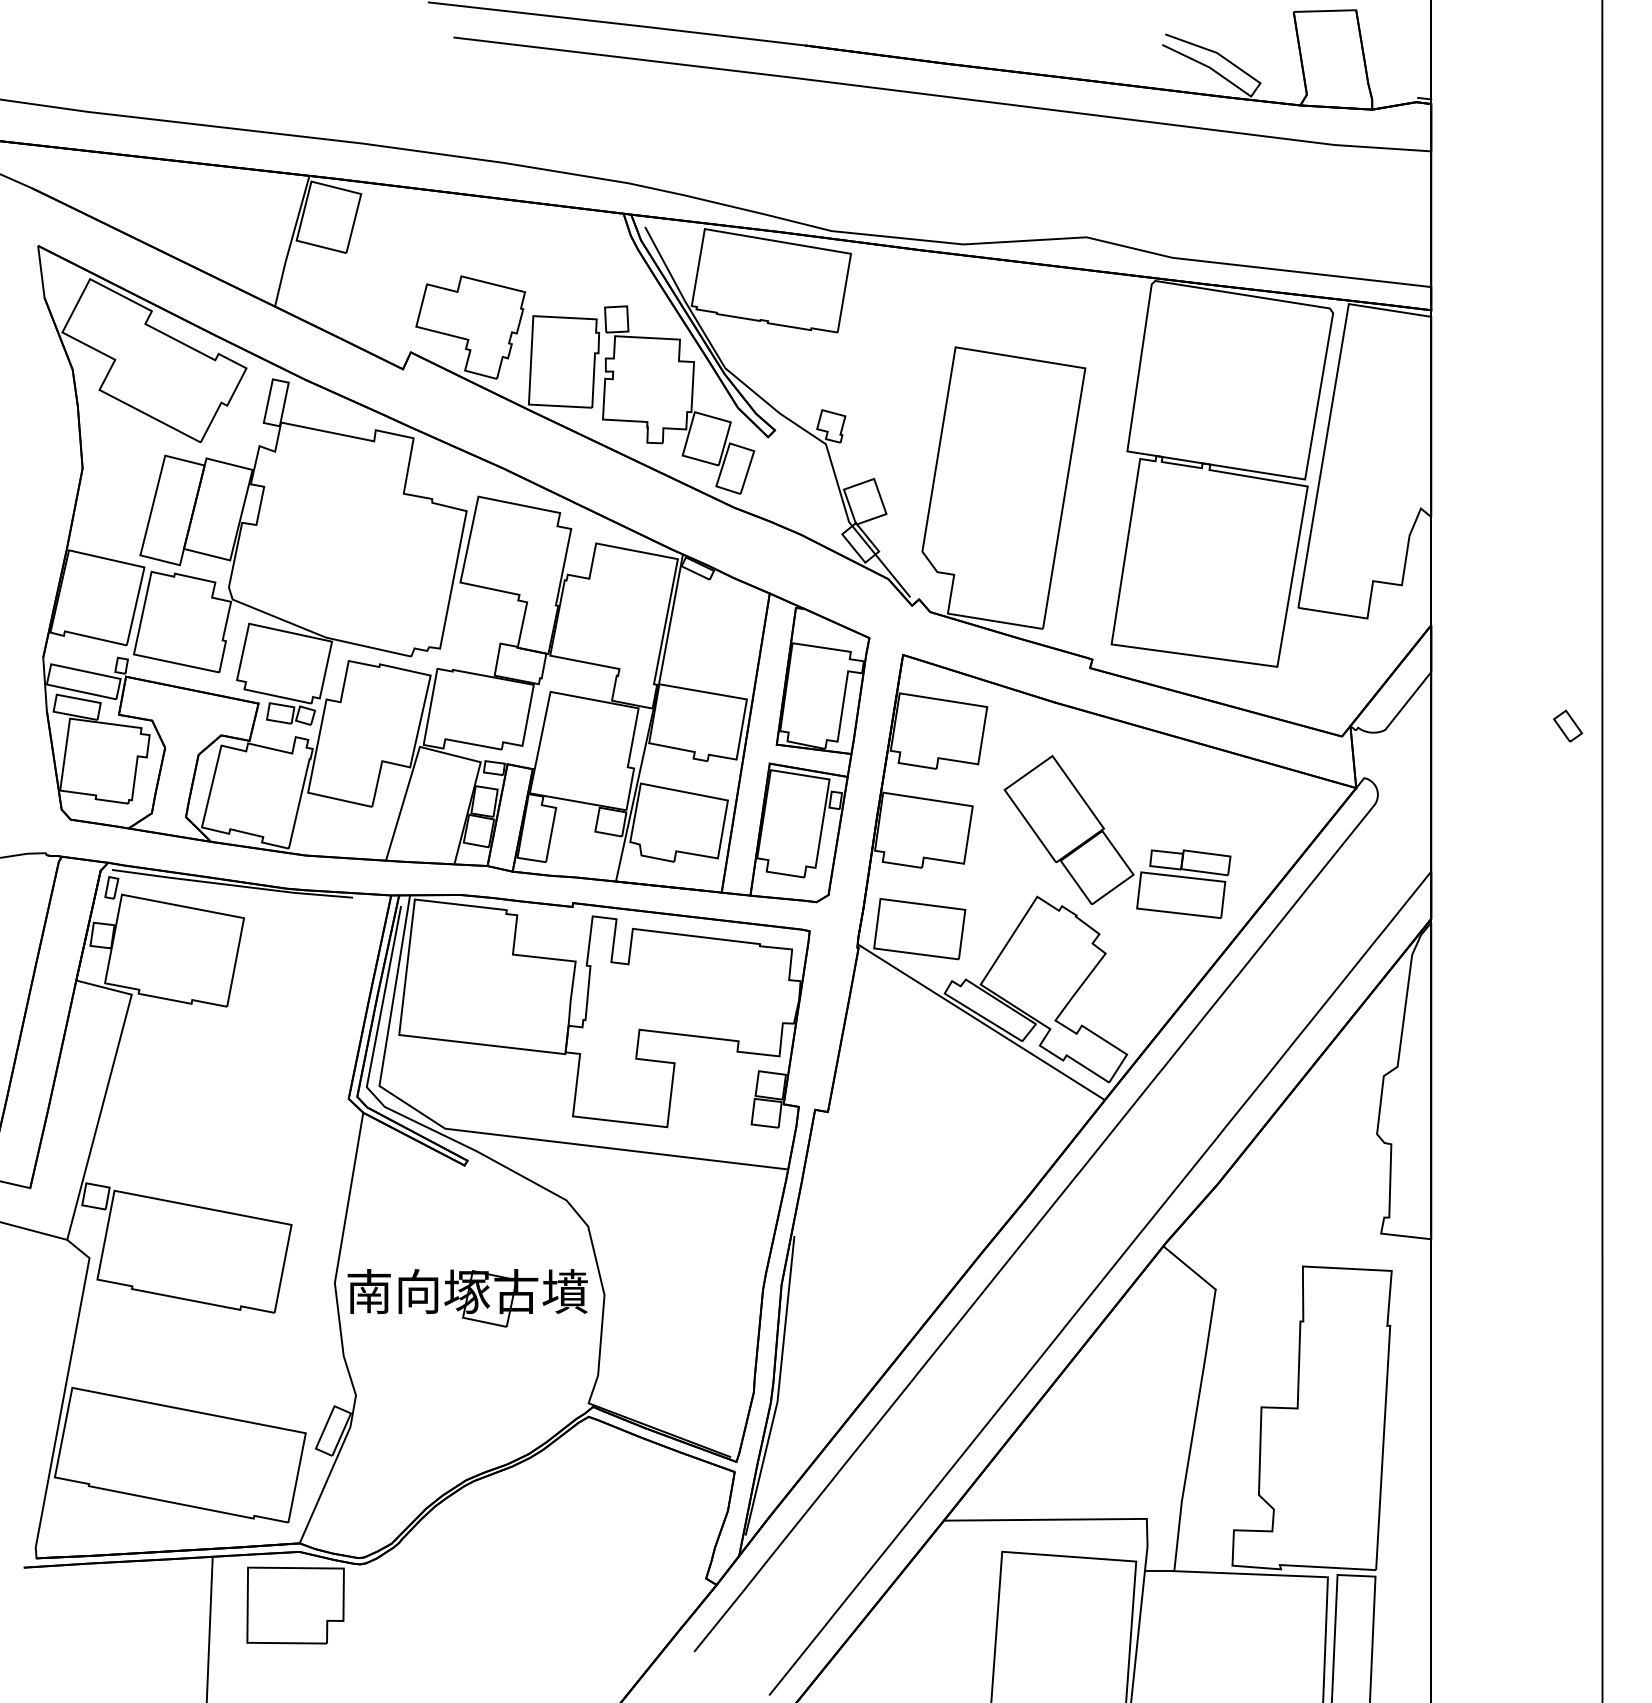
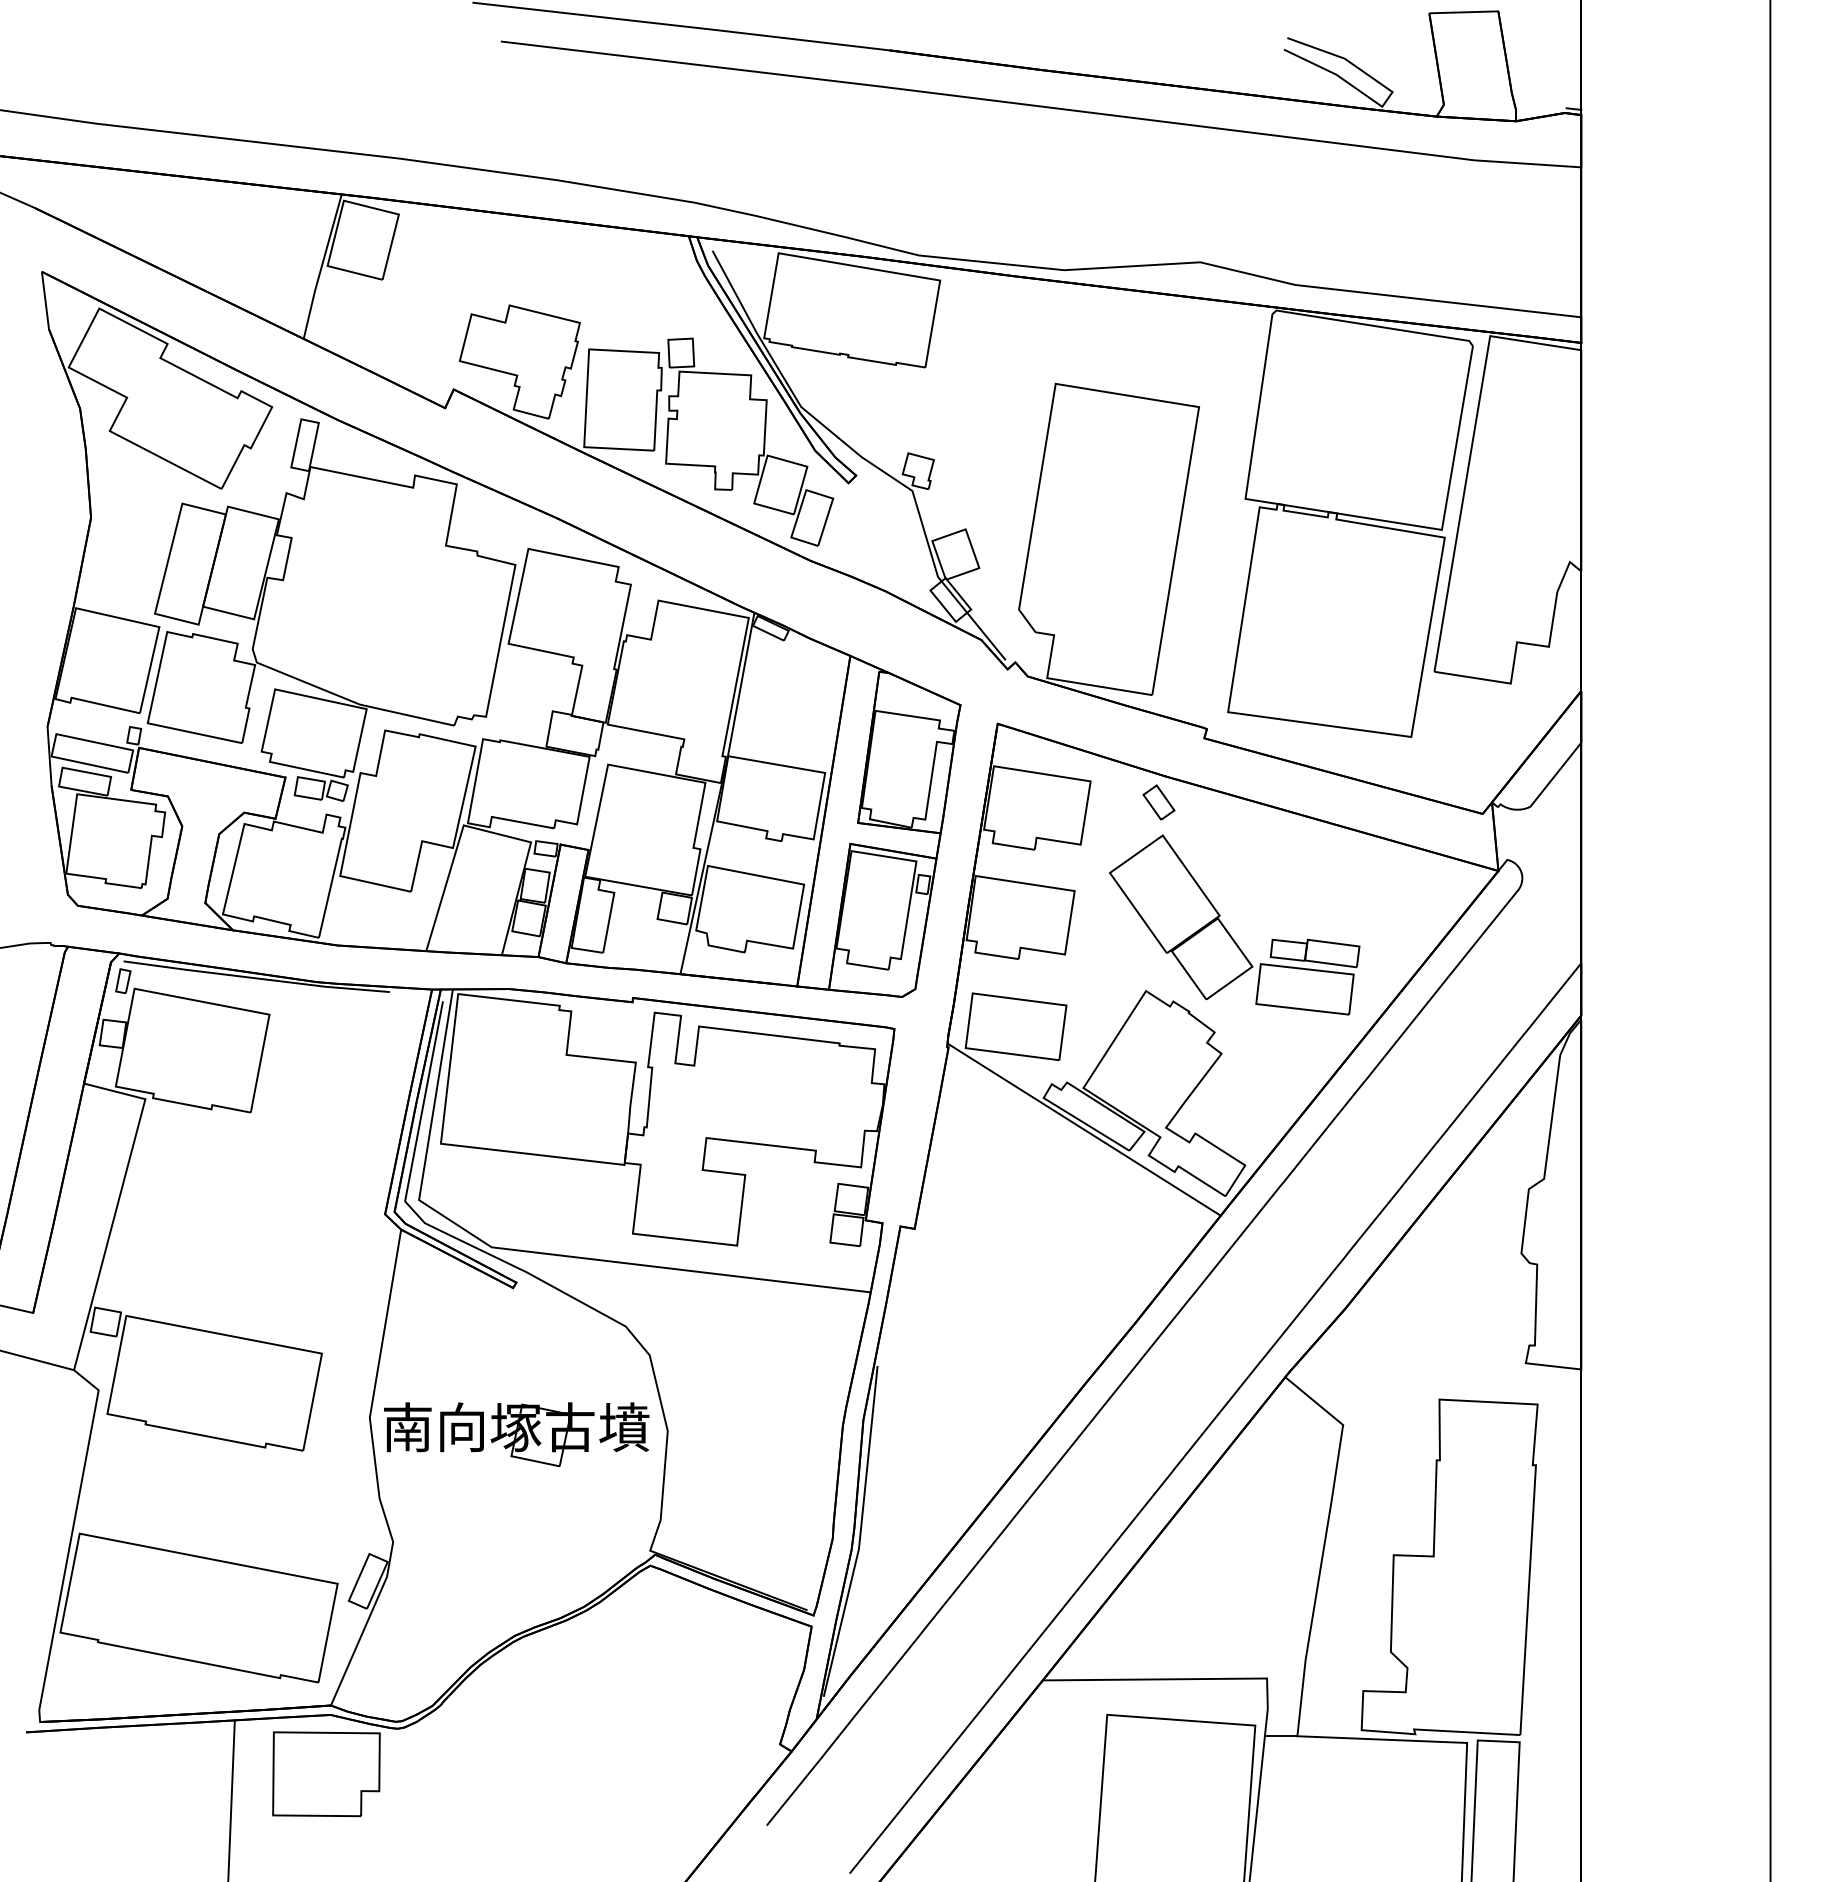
part: (1568, 725) -> (1159, 801), moved

